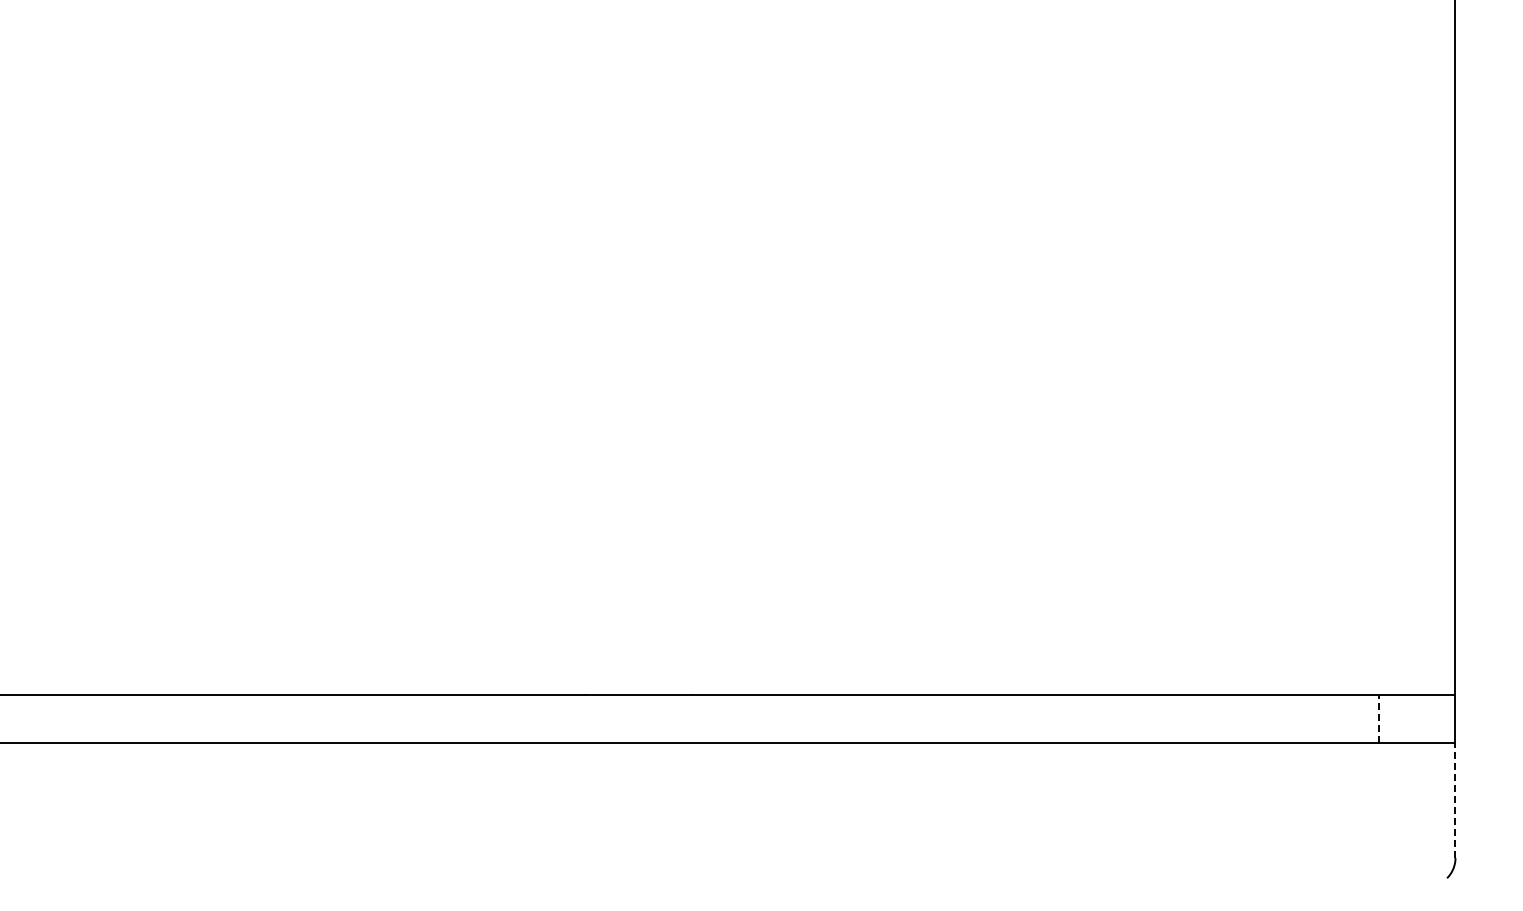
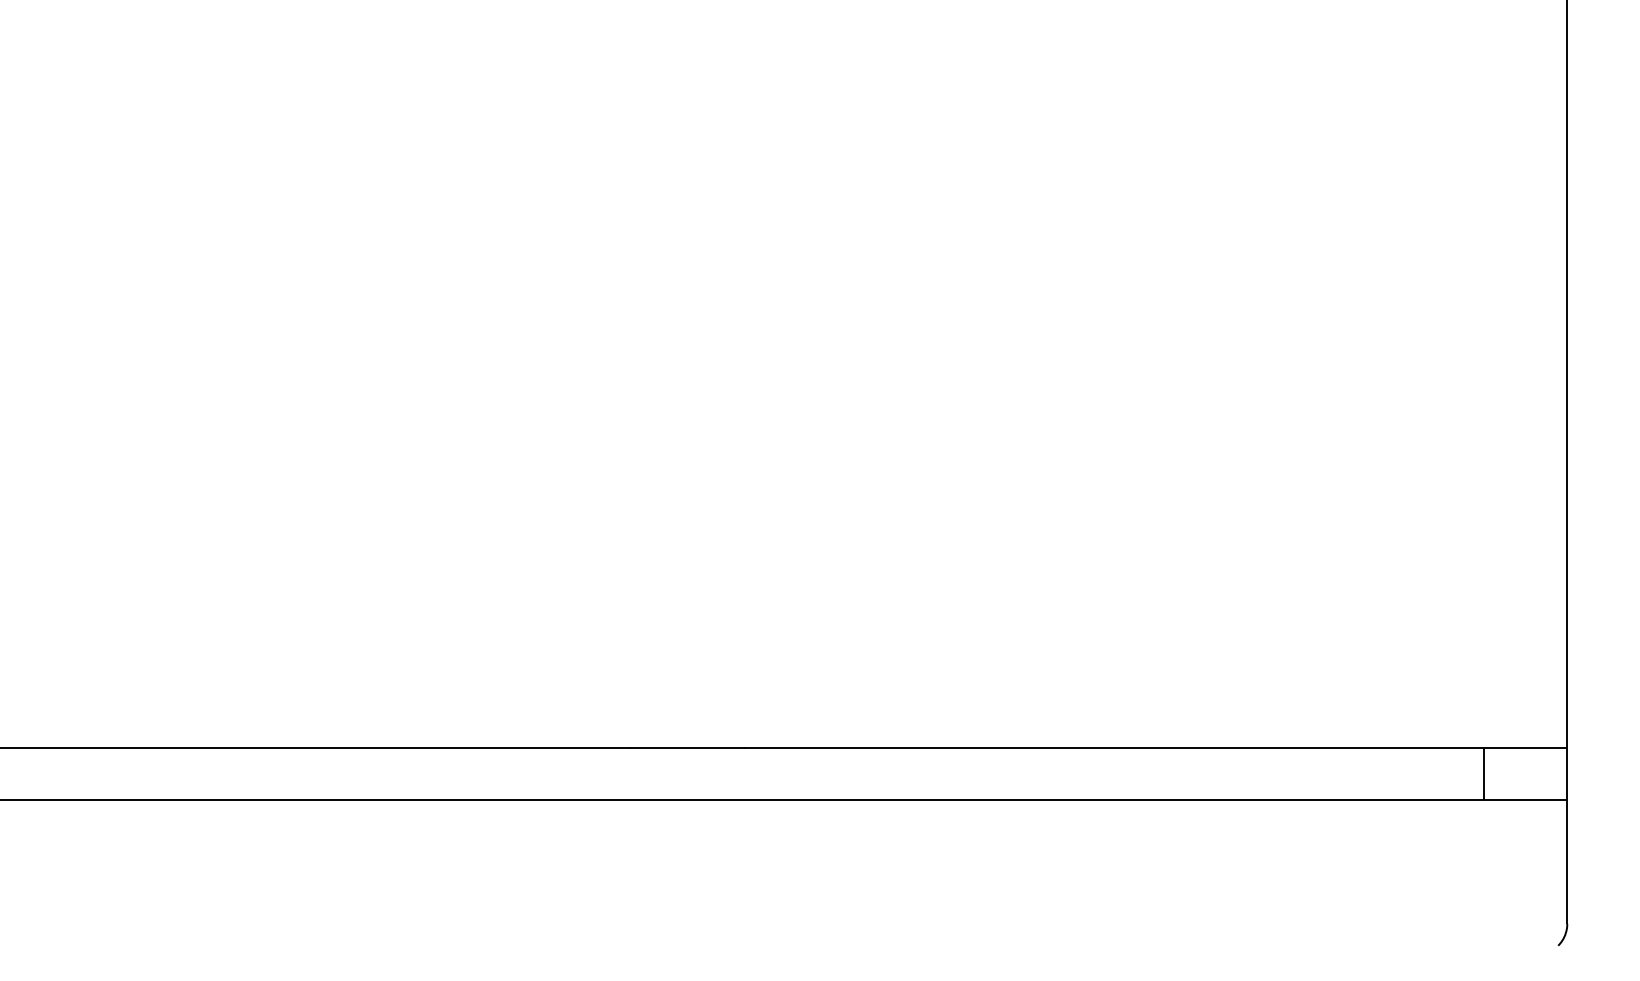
line: (1378, 718) -> (1484, 773), dashed -> solid
line: (1455, 800) -> (1567, 861), dashed -> solid

